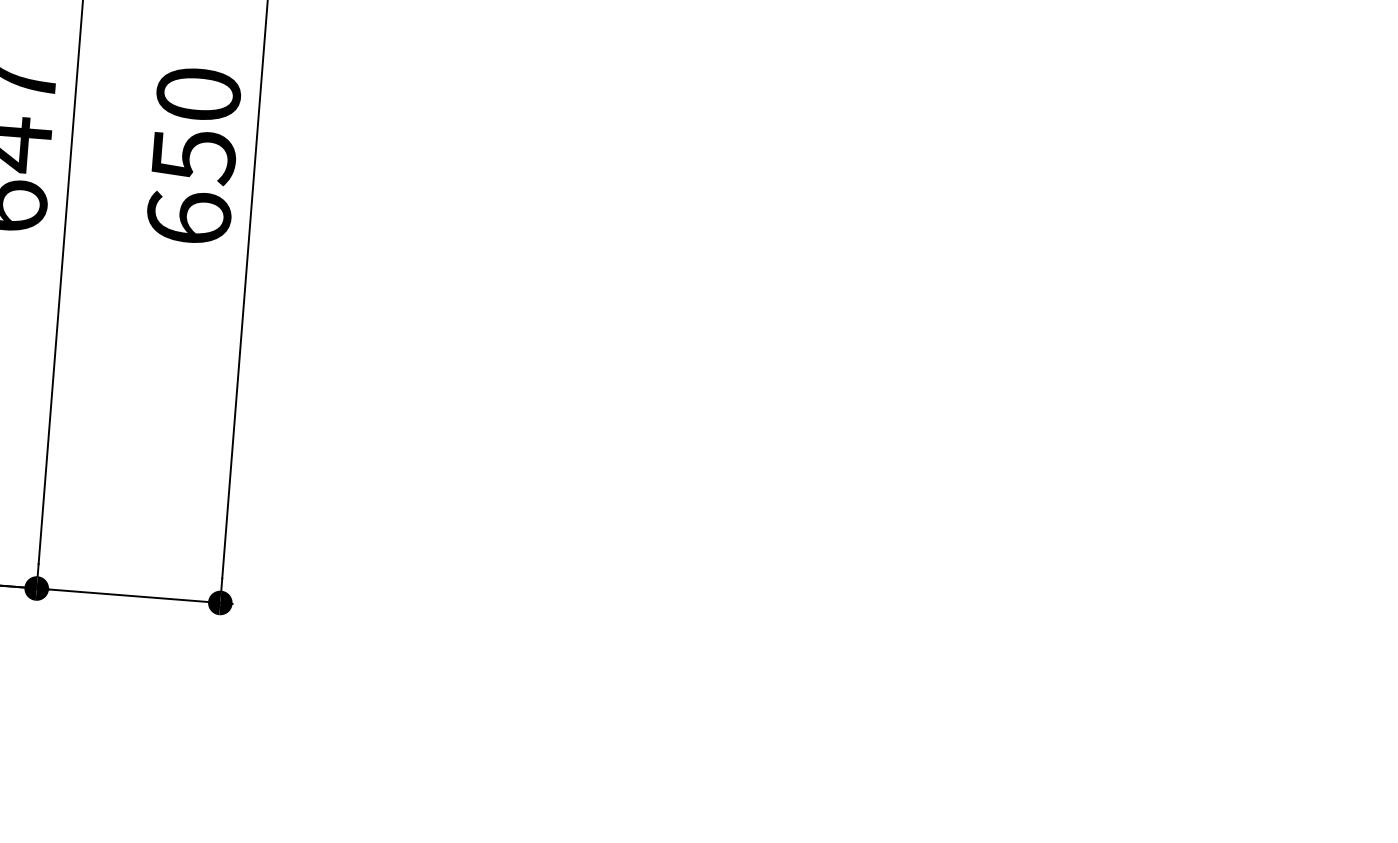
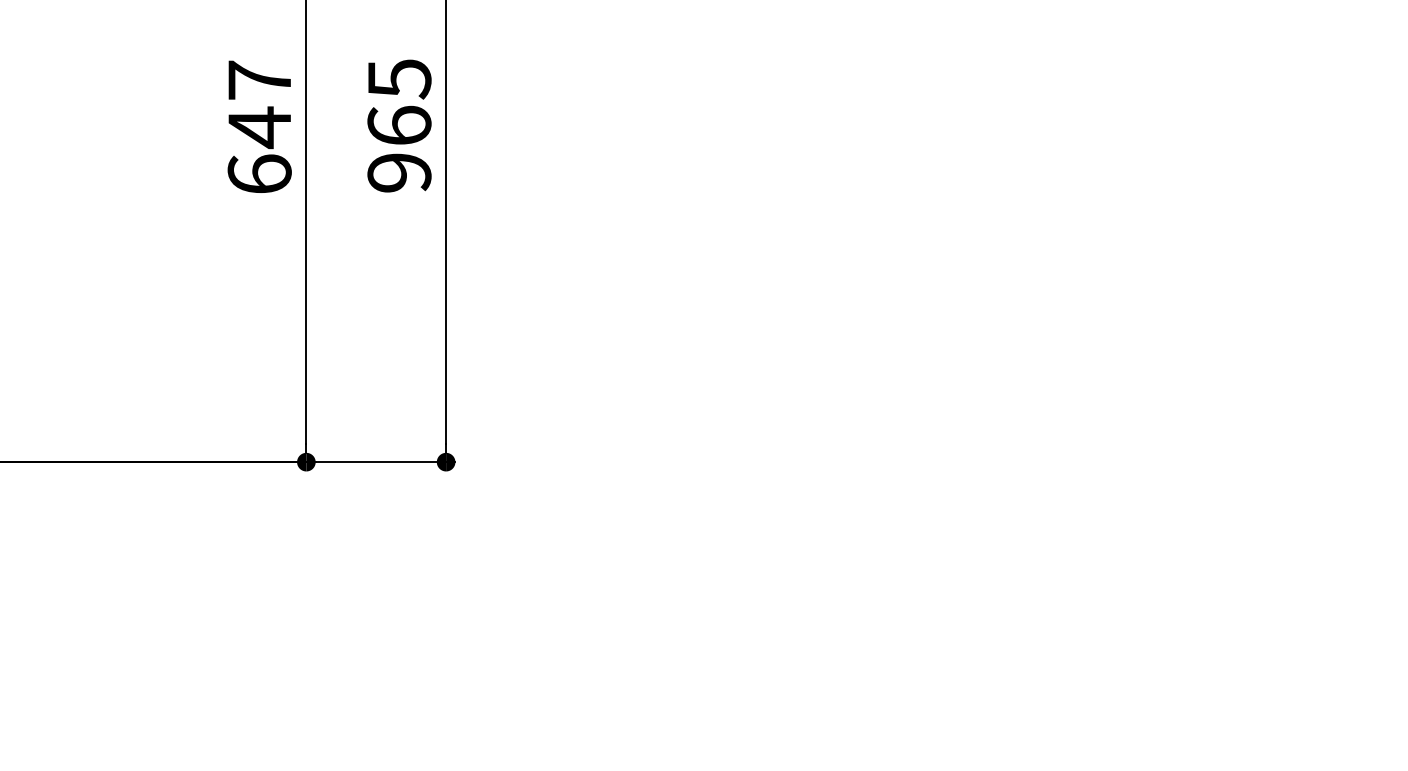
text: (193, 155) -> (399, 125), 650 -> 965

